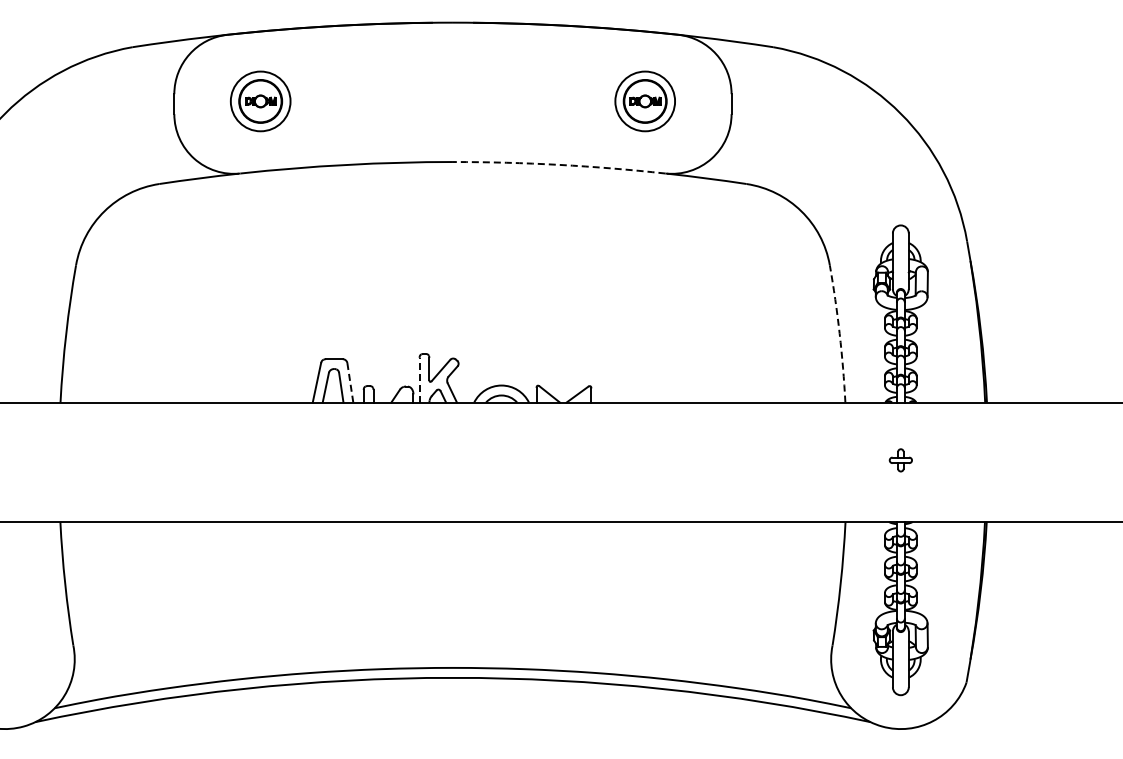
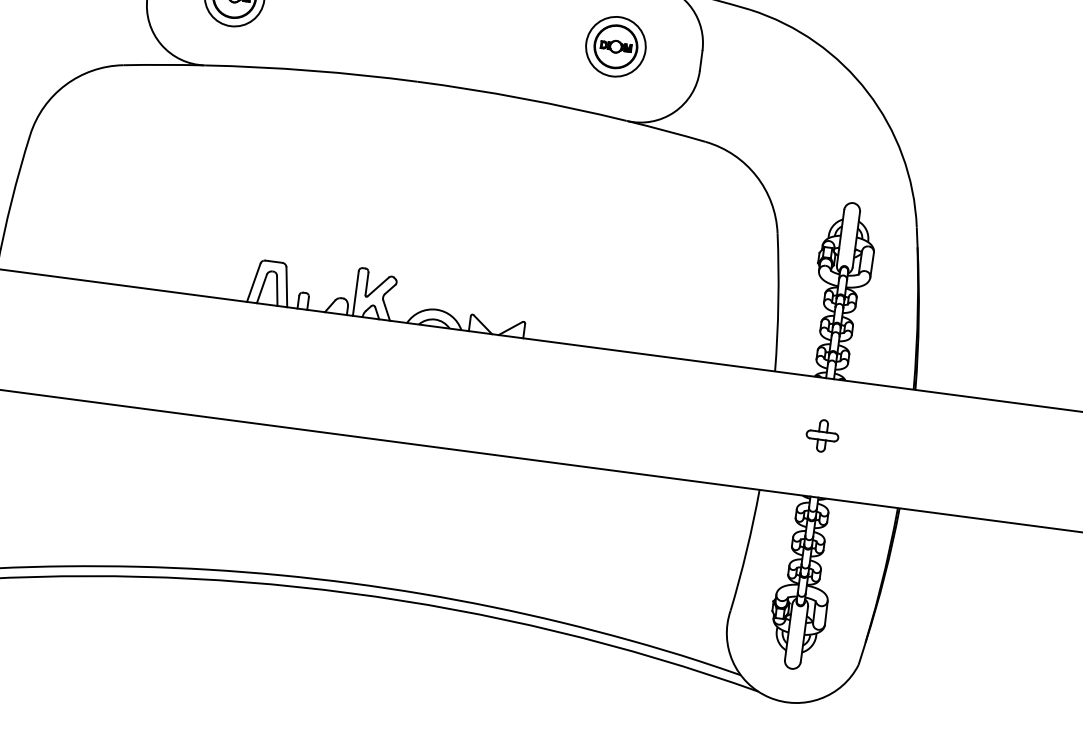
arc: (559, 164) -> (522, 98), dashed -> solid
arc: (839, 333) -> (778, 302), dashed -> solid
line: (419, 379) -> (355, 293), dashed -> solid
line: (350, 382) -> (287, 286), dashed -> solid
part: (900, 460) -> (822, 436), size x1.43

